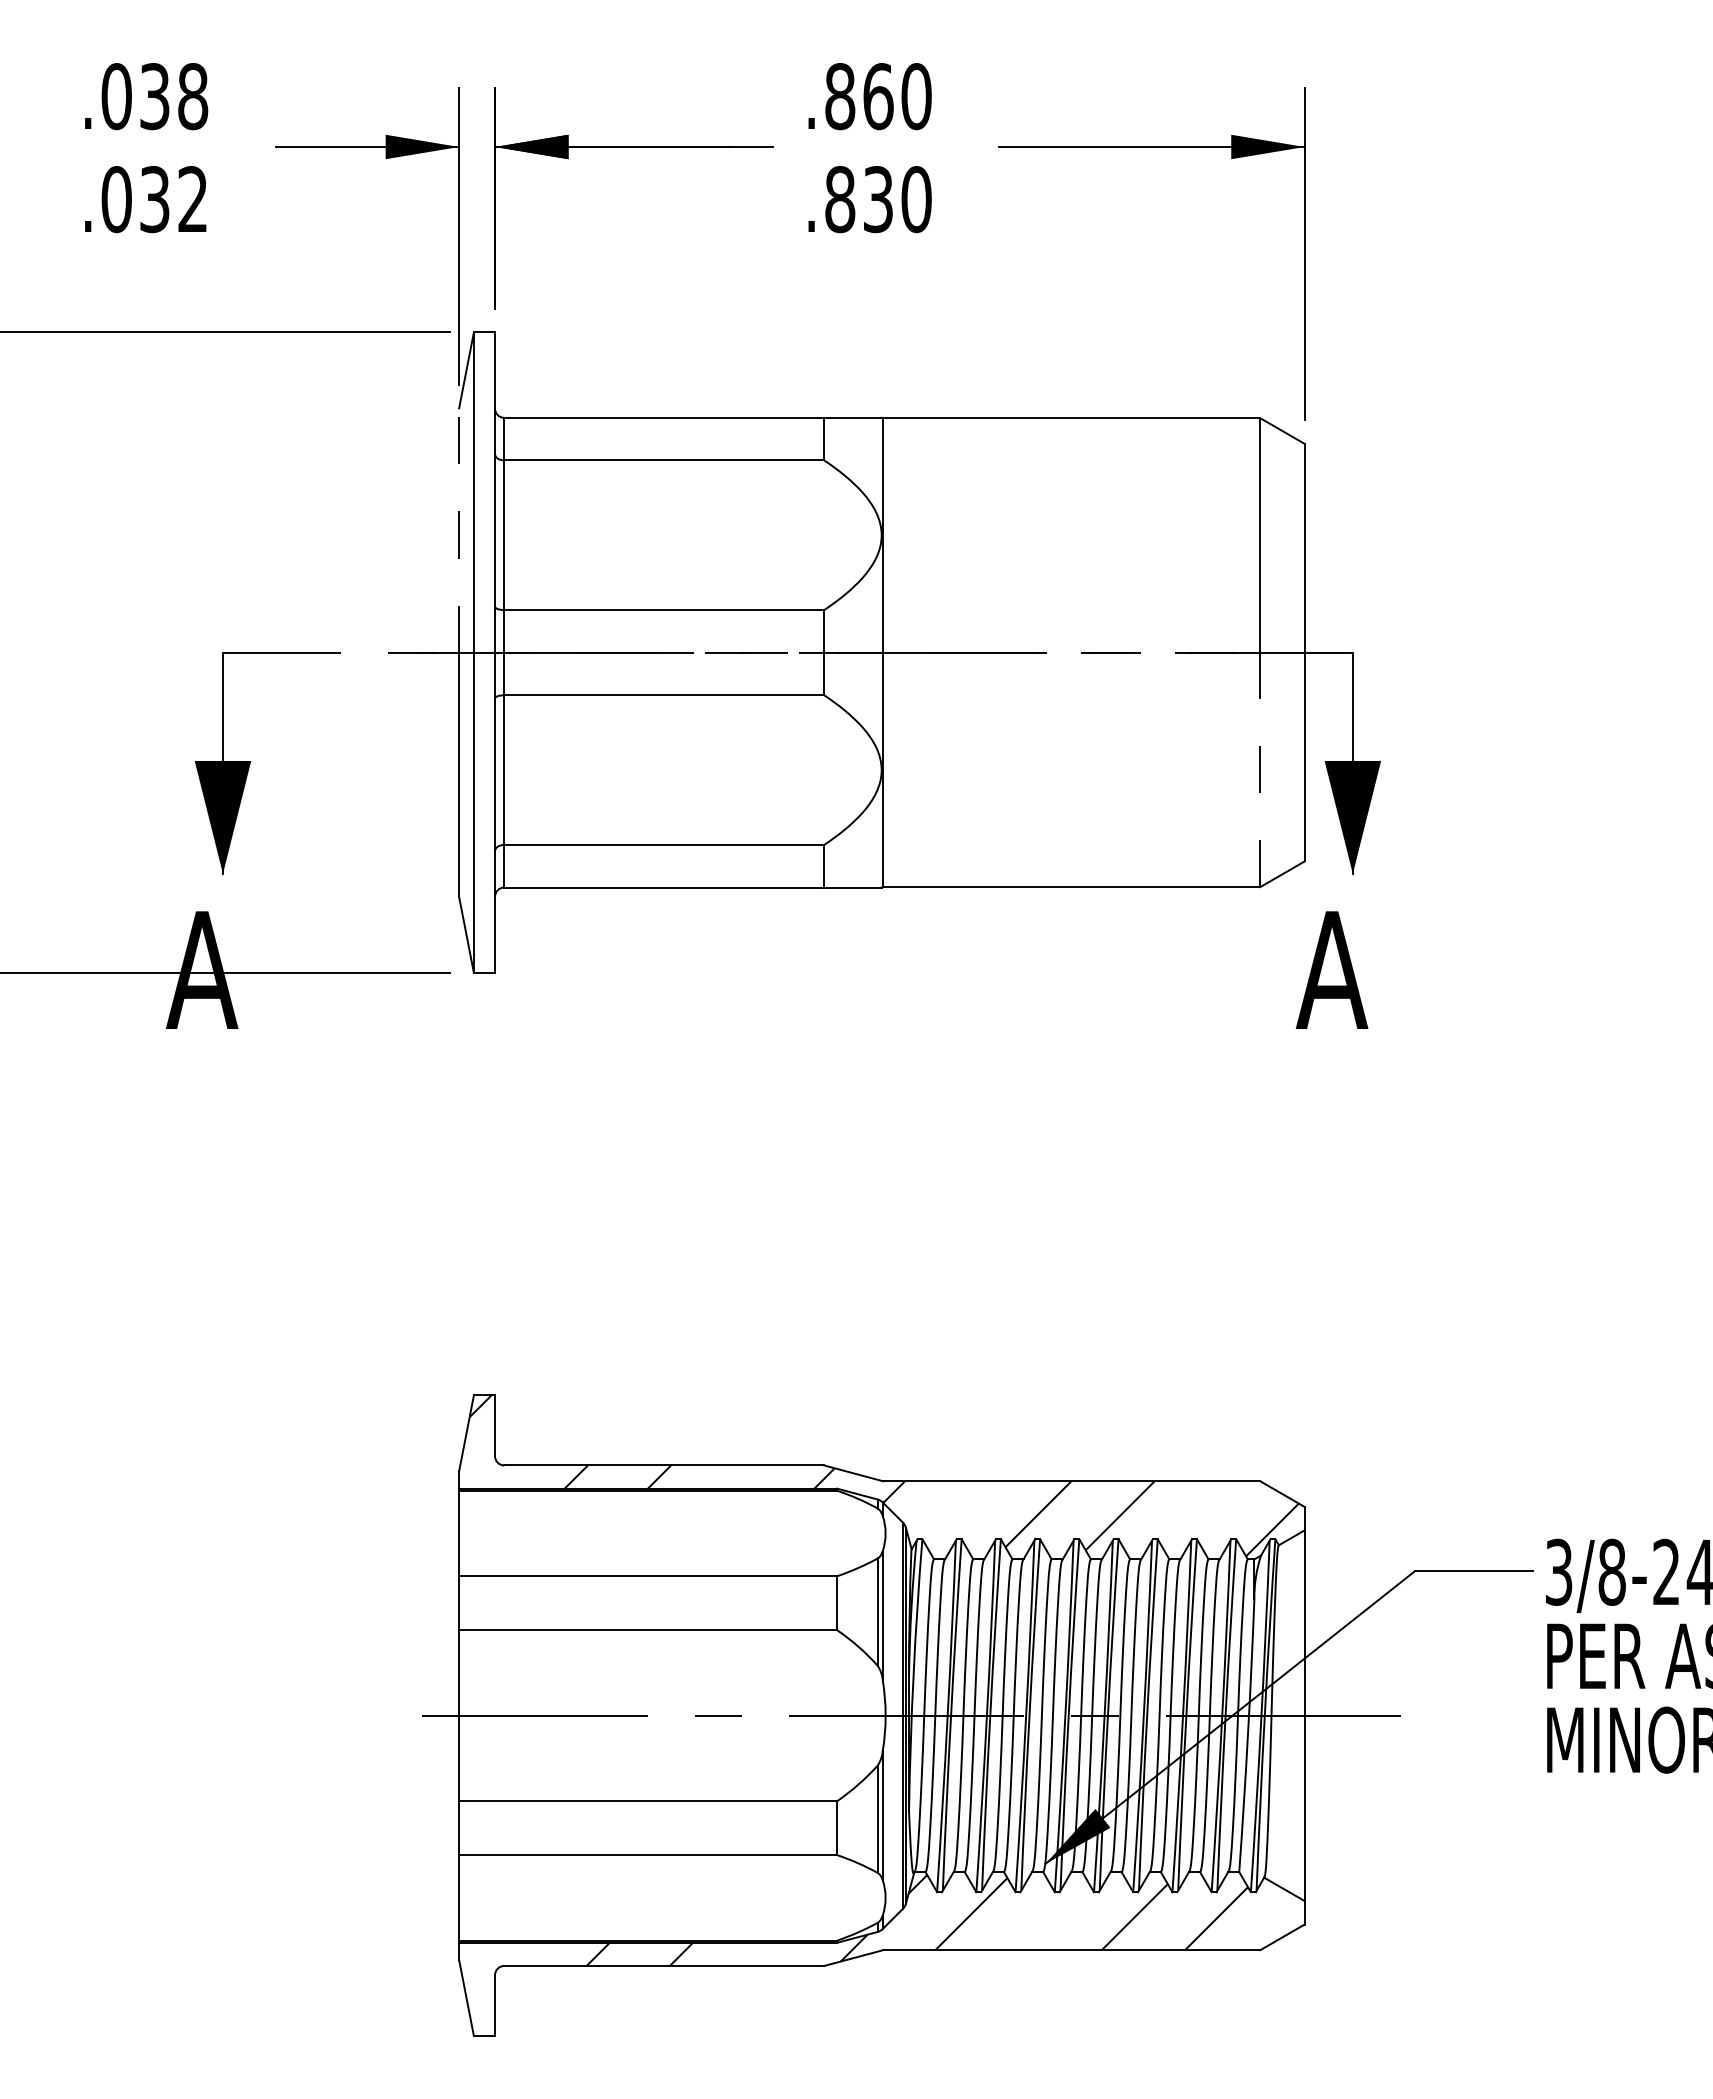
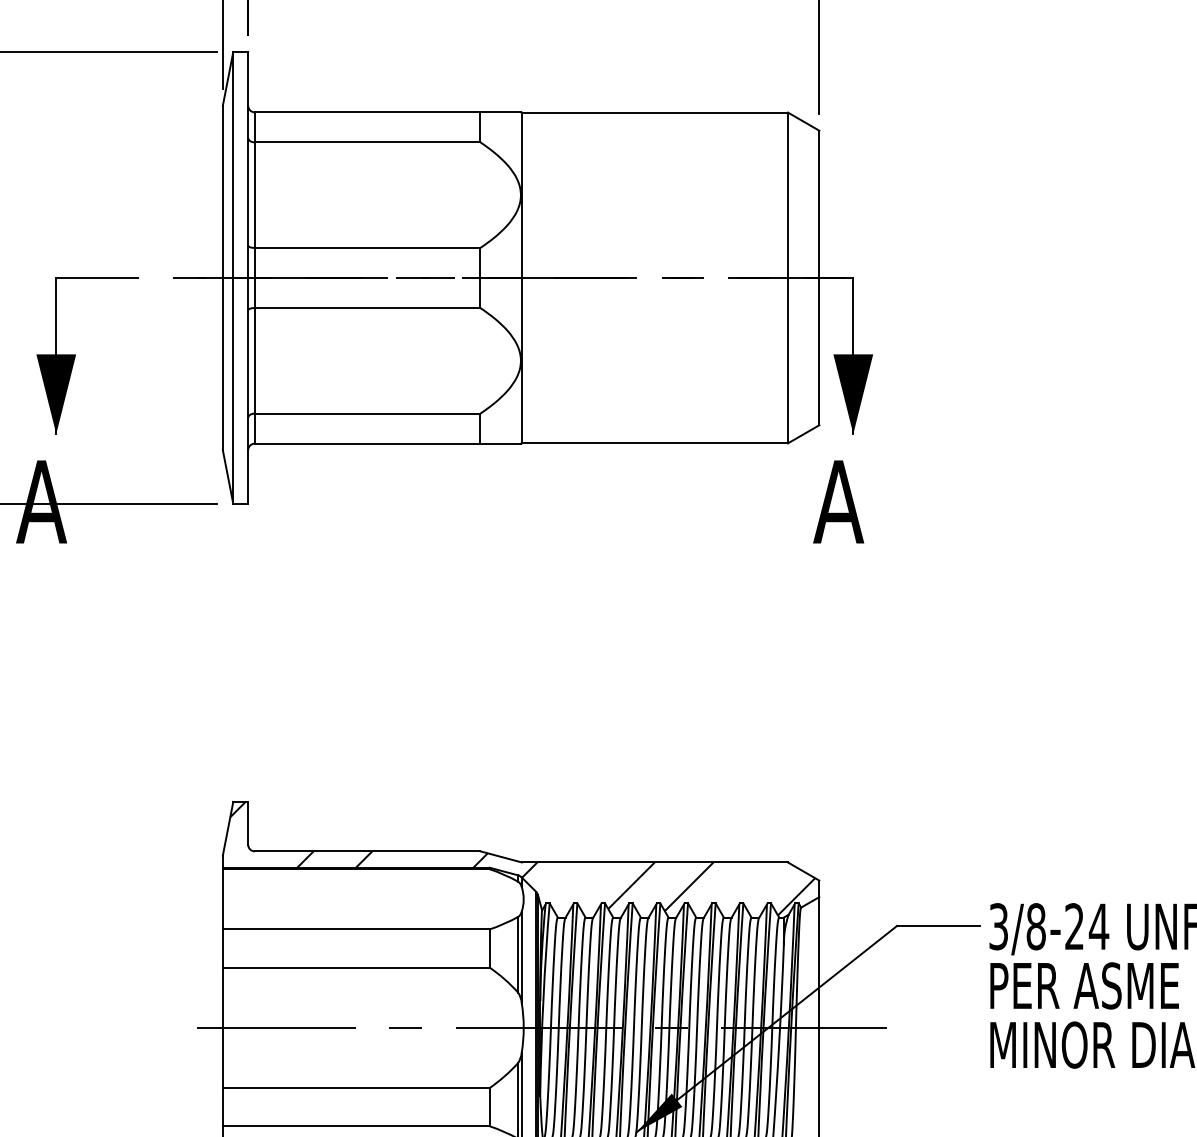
line: (459, 530) -> (223, 191), dashed -> solid
line: (1260, 769) -> (788, 360), dashed -> solid

